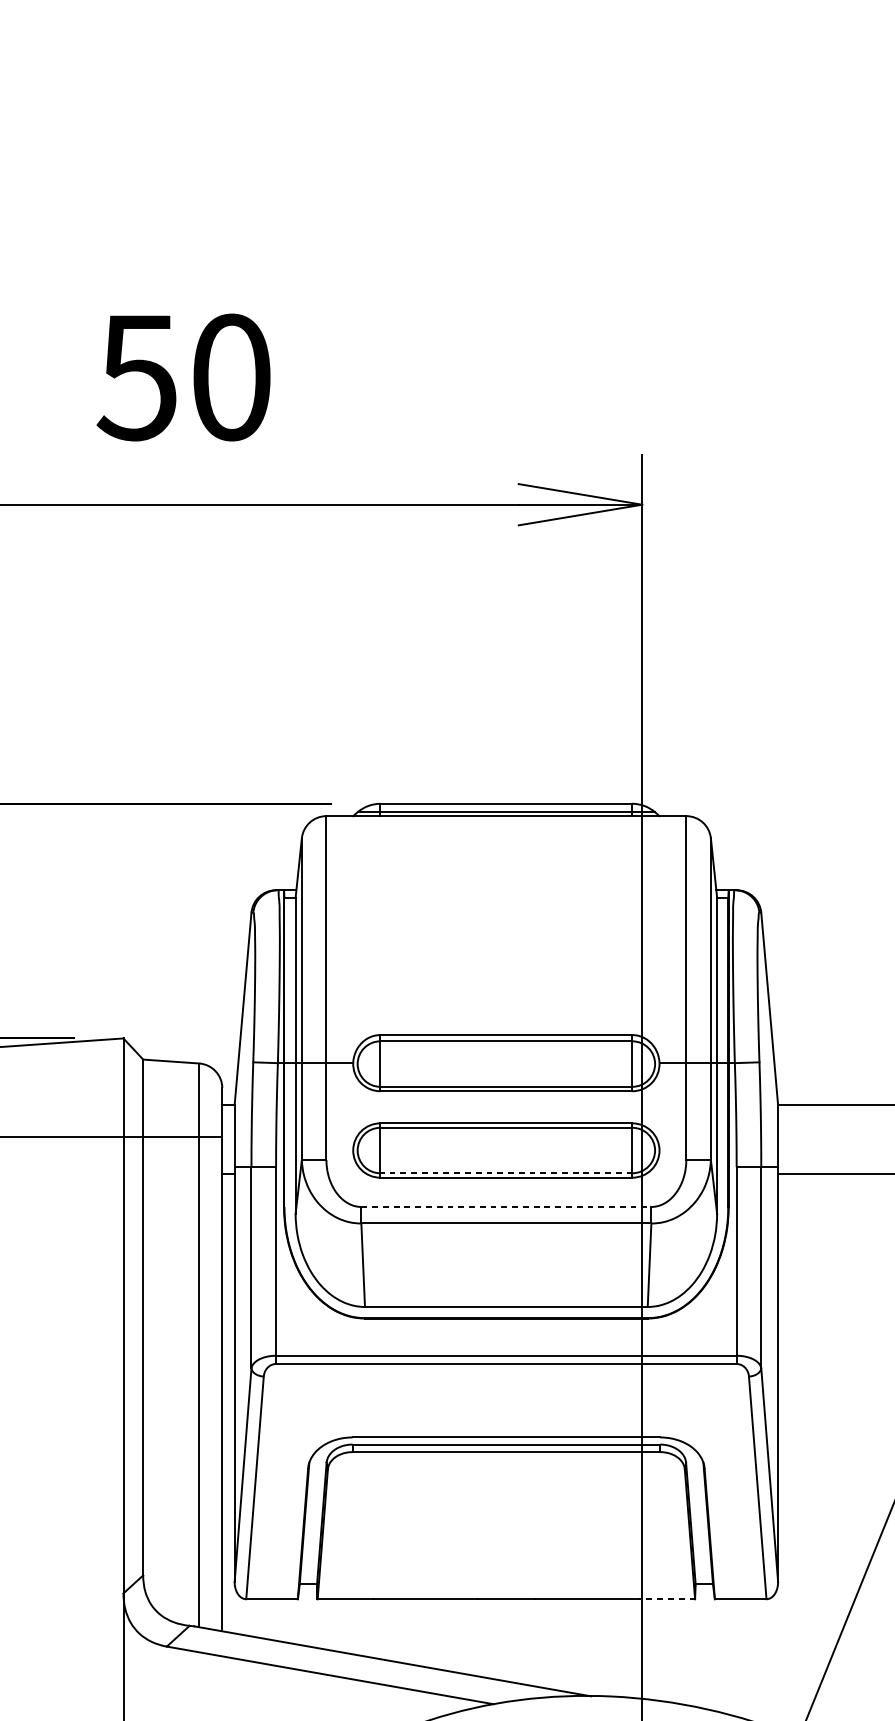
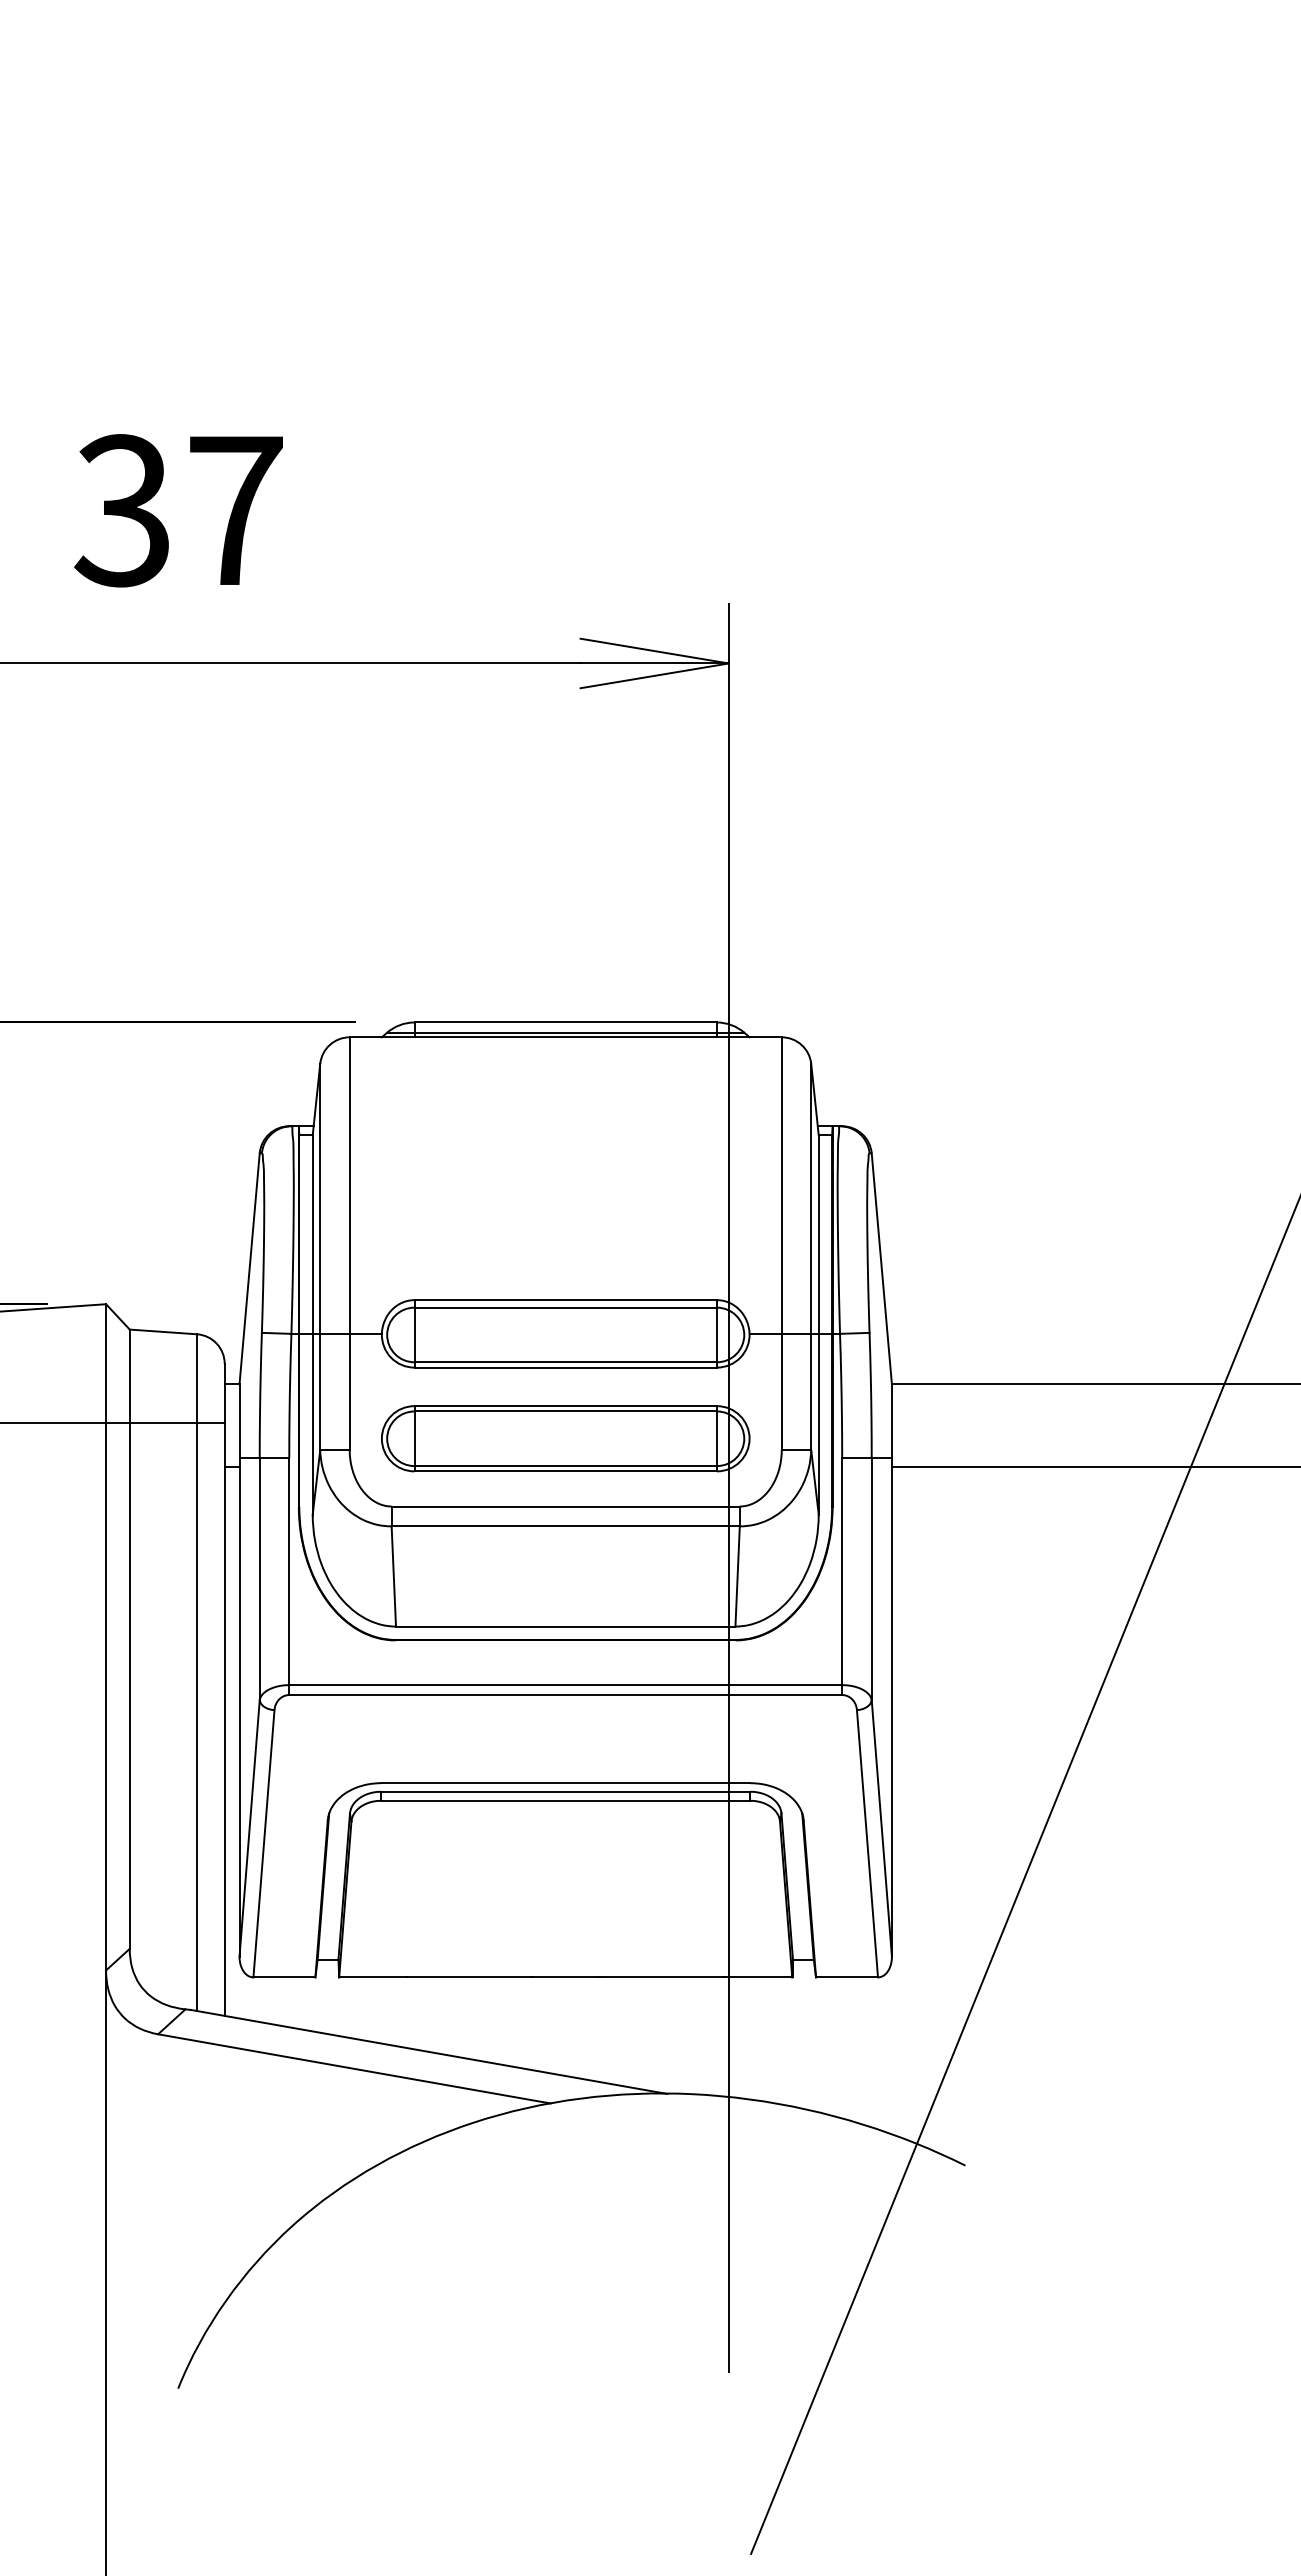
text: (182, 377) -> (177, 510), 50 -> 37
line: (506, 1173) -> (565, 1466), dashed -> solid
line: (507, 1206) -> (566, 1506), dashed -> solid
line: (666, 1599) -> (757, 1977), dashed -> solid

